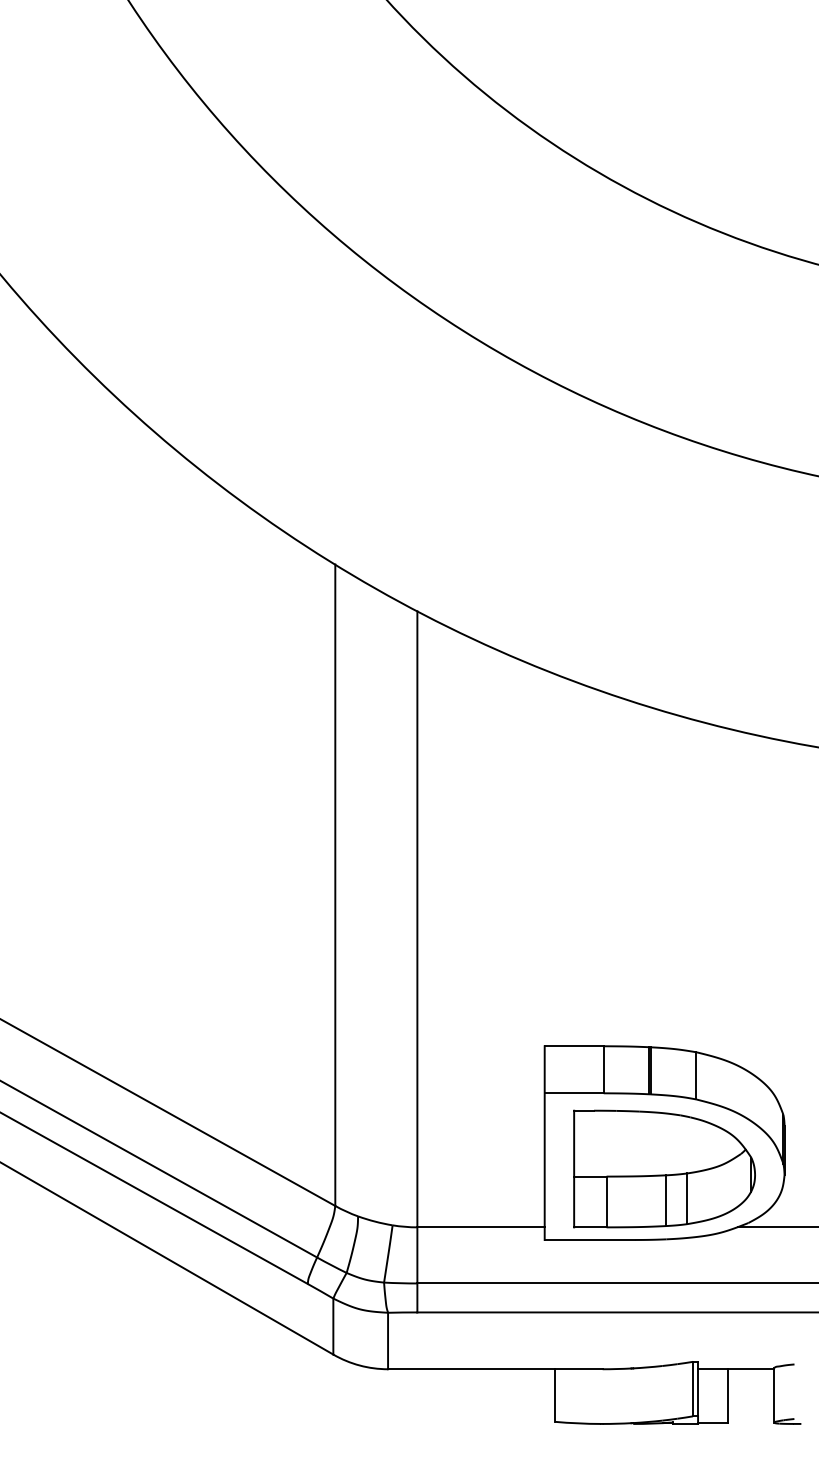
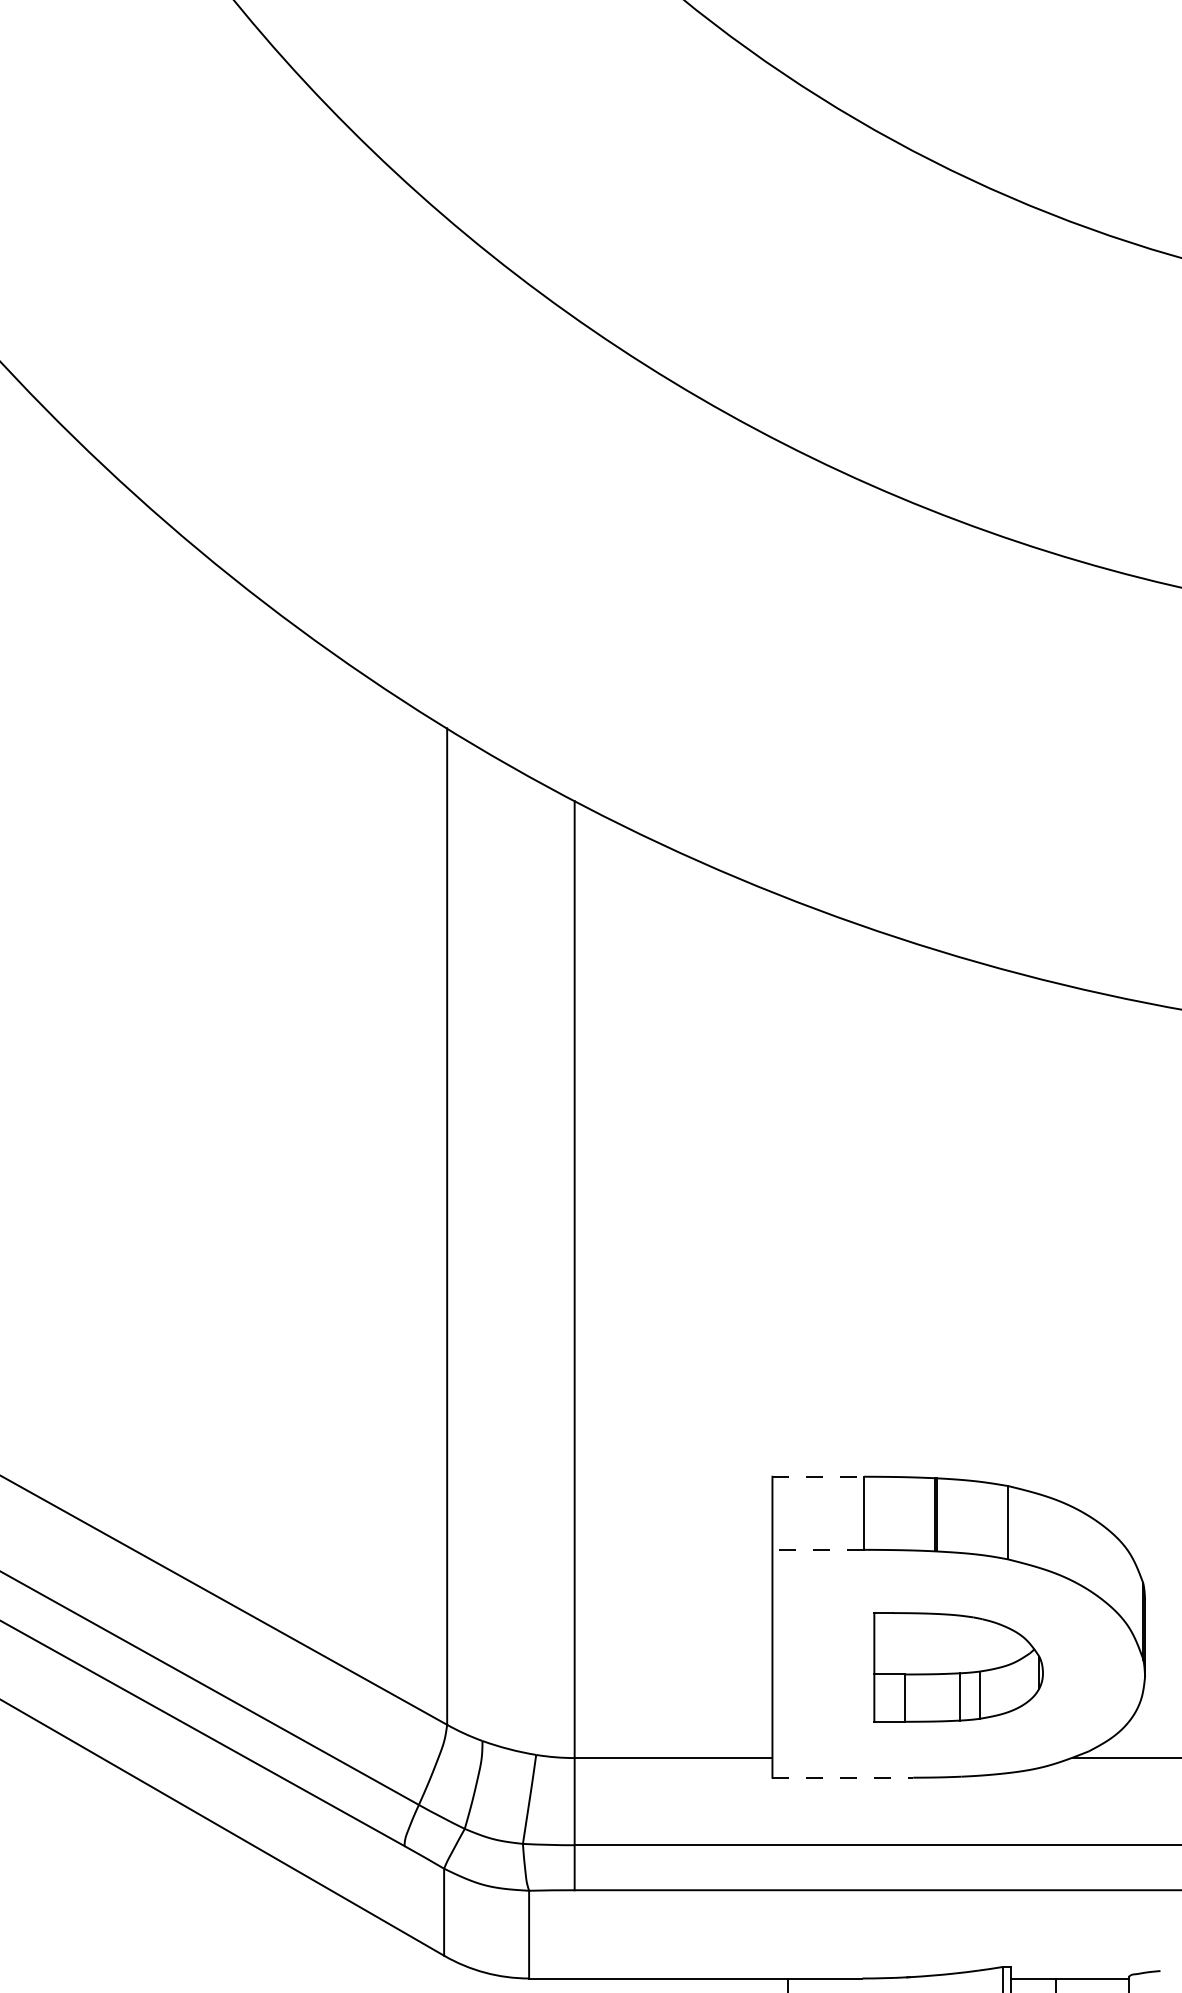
line: (574, 1046) -> (818, 1477), solid -> dashed
line: (574, 1093) -> (818, 1550), solid -> dashed
part: (664, 1168) -> (958, 1666), size x0.6
line: (590, 1239) -> (843, 1776), solid -> dashed

